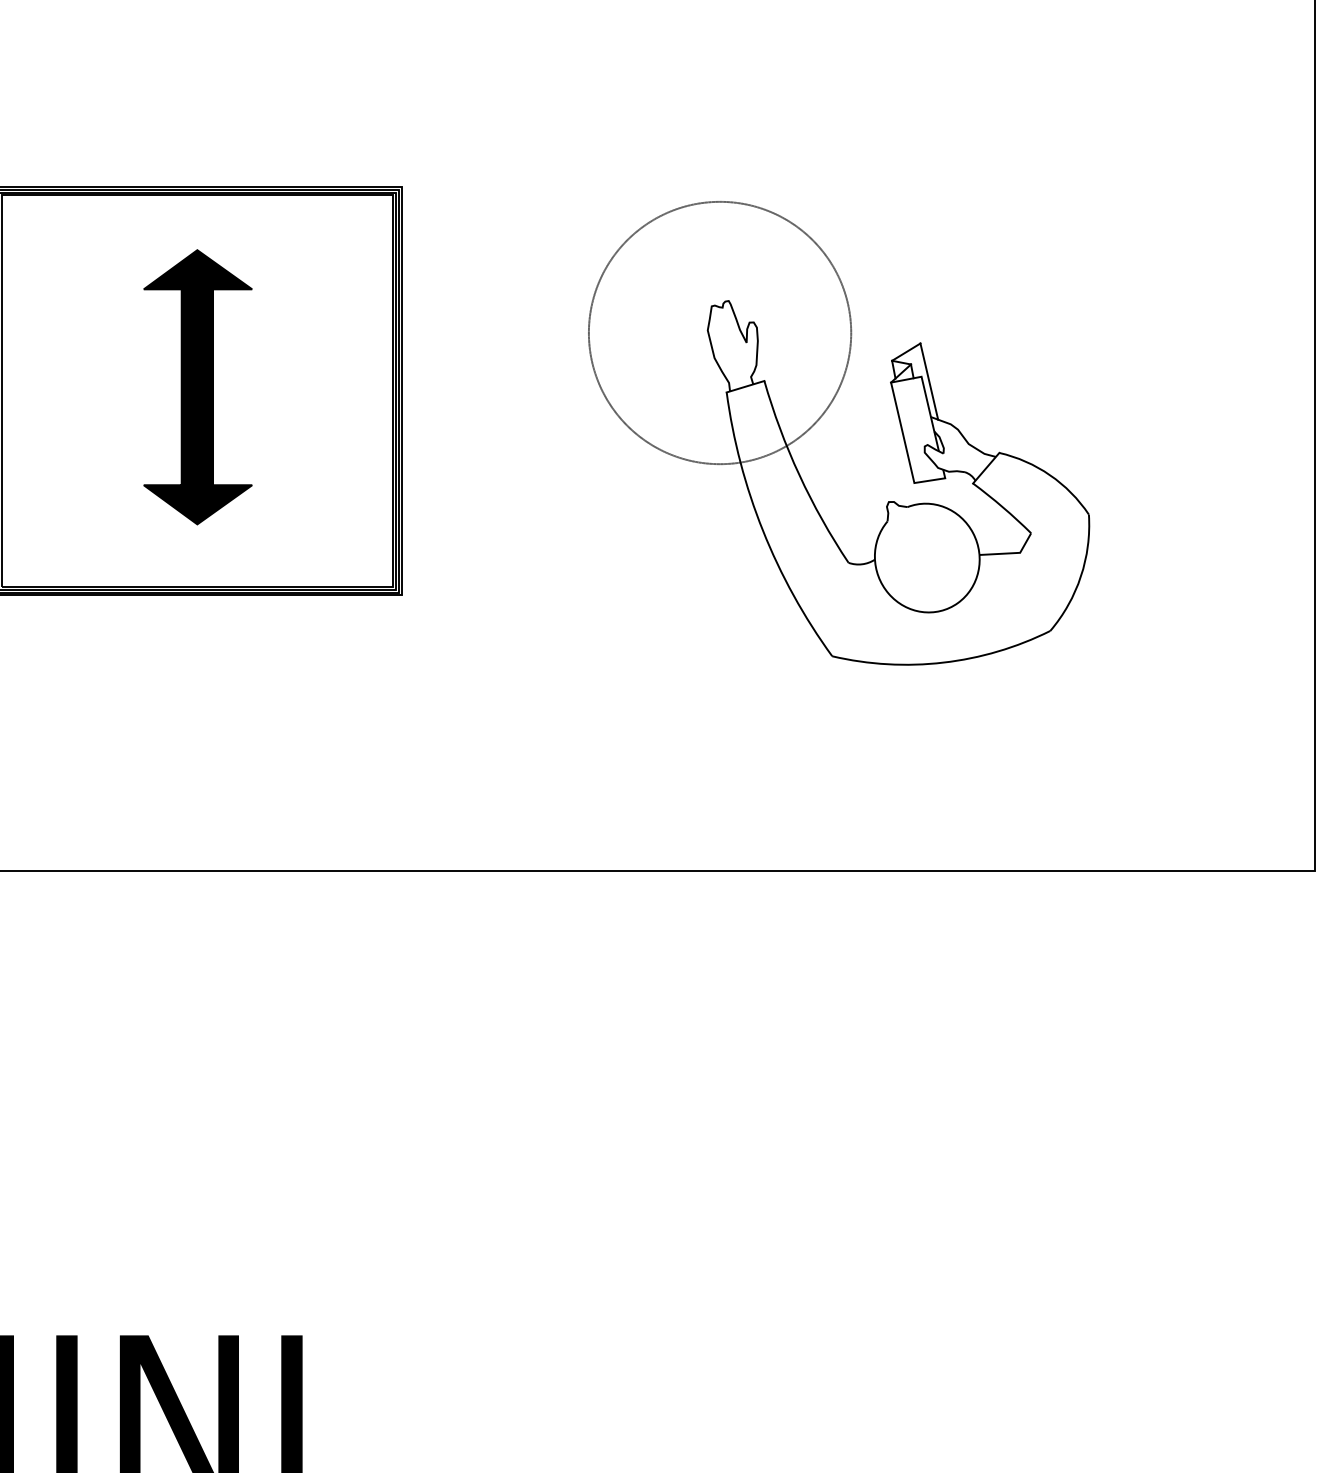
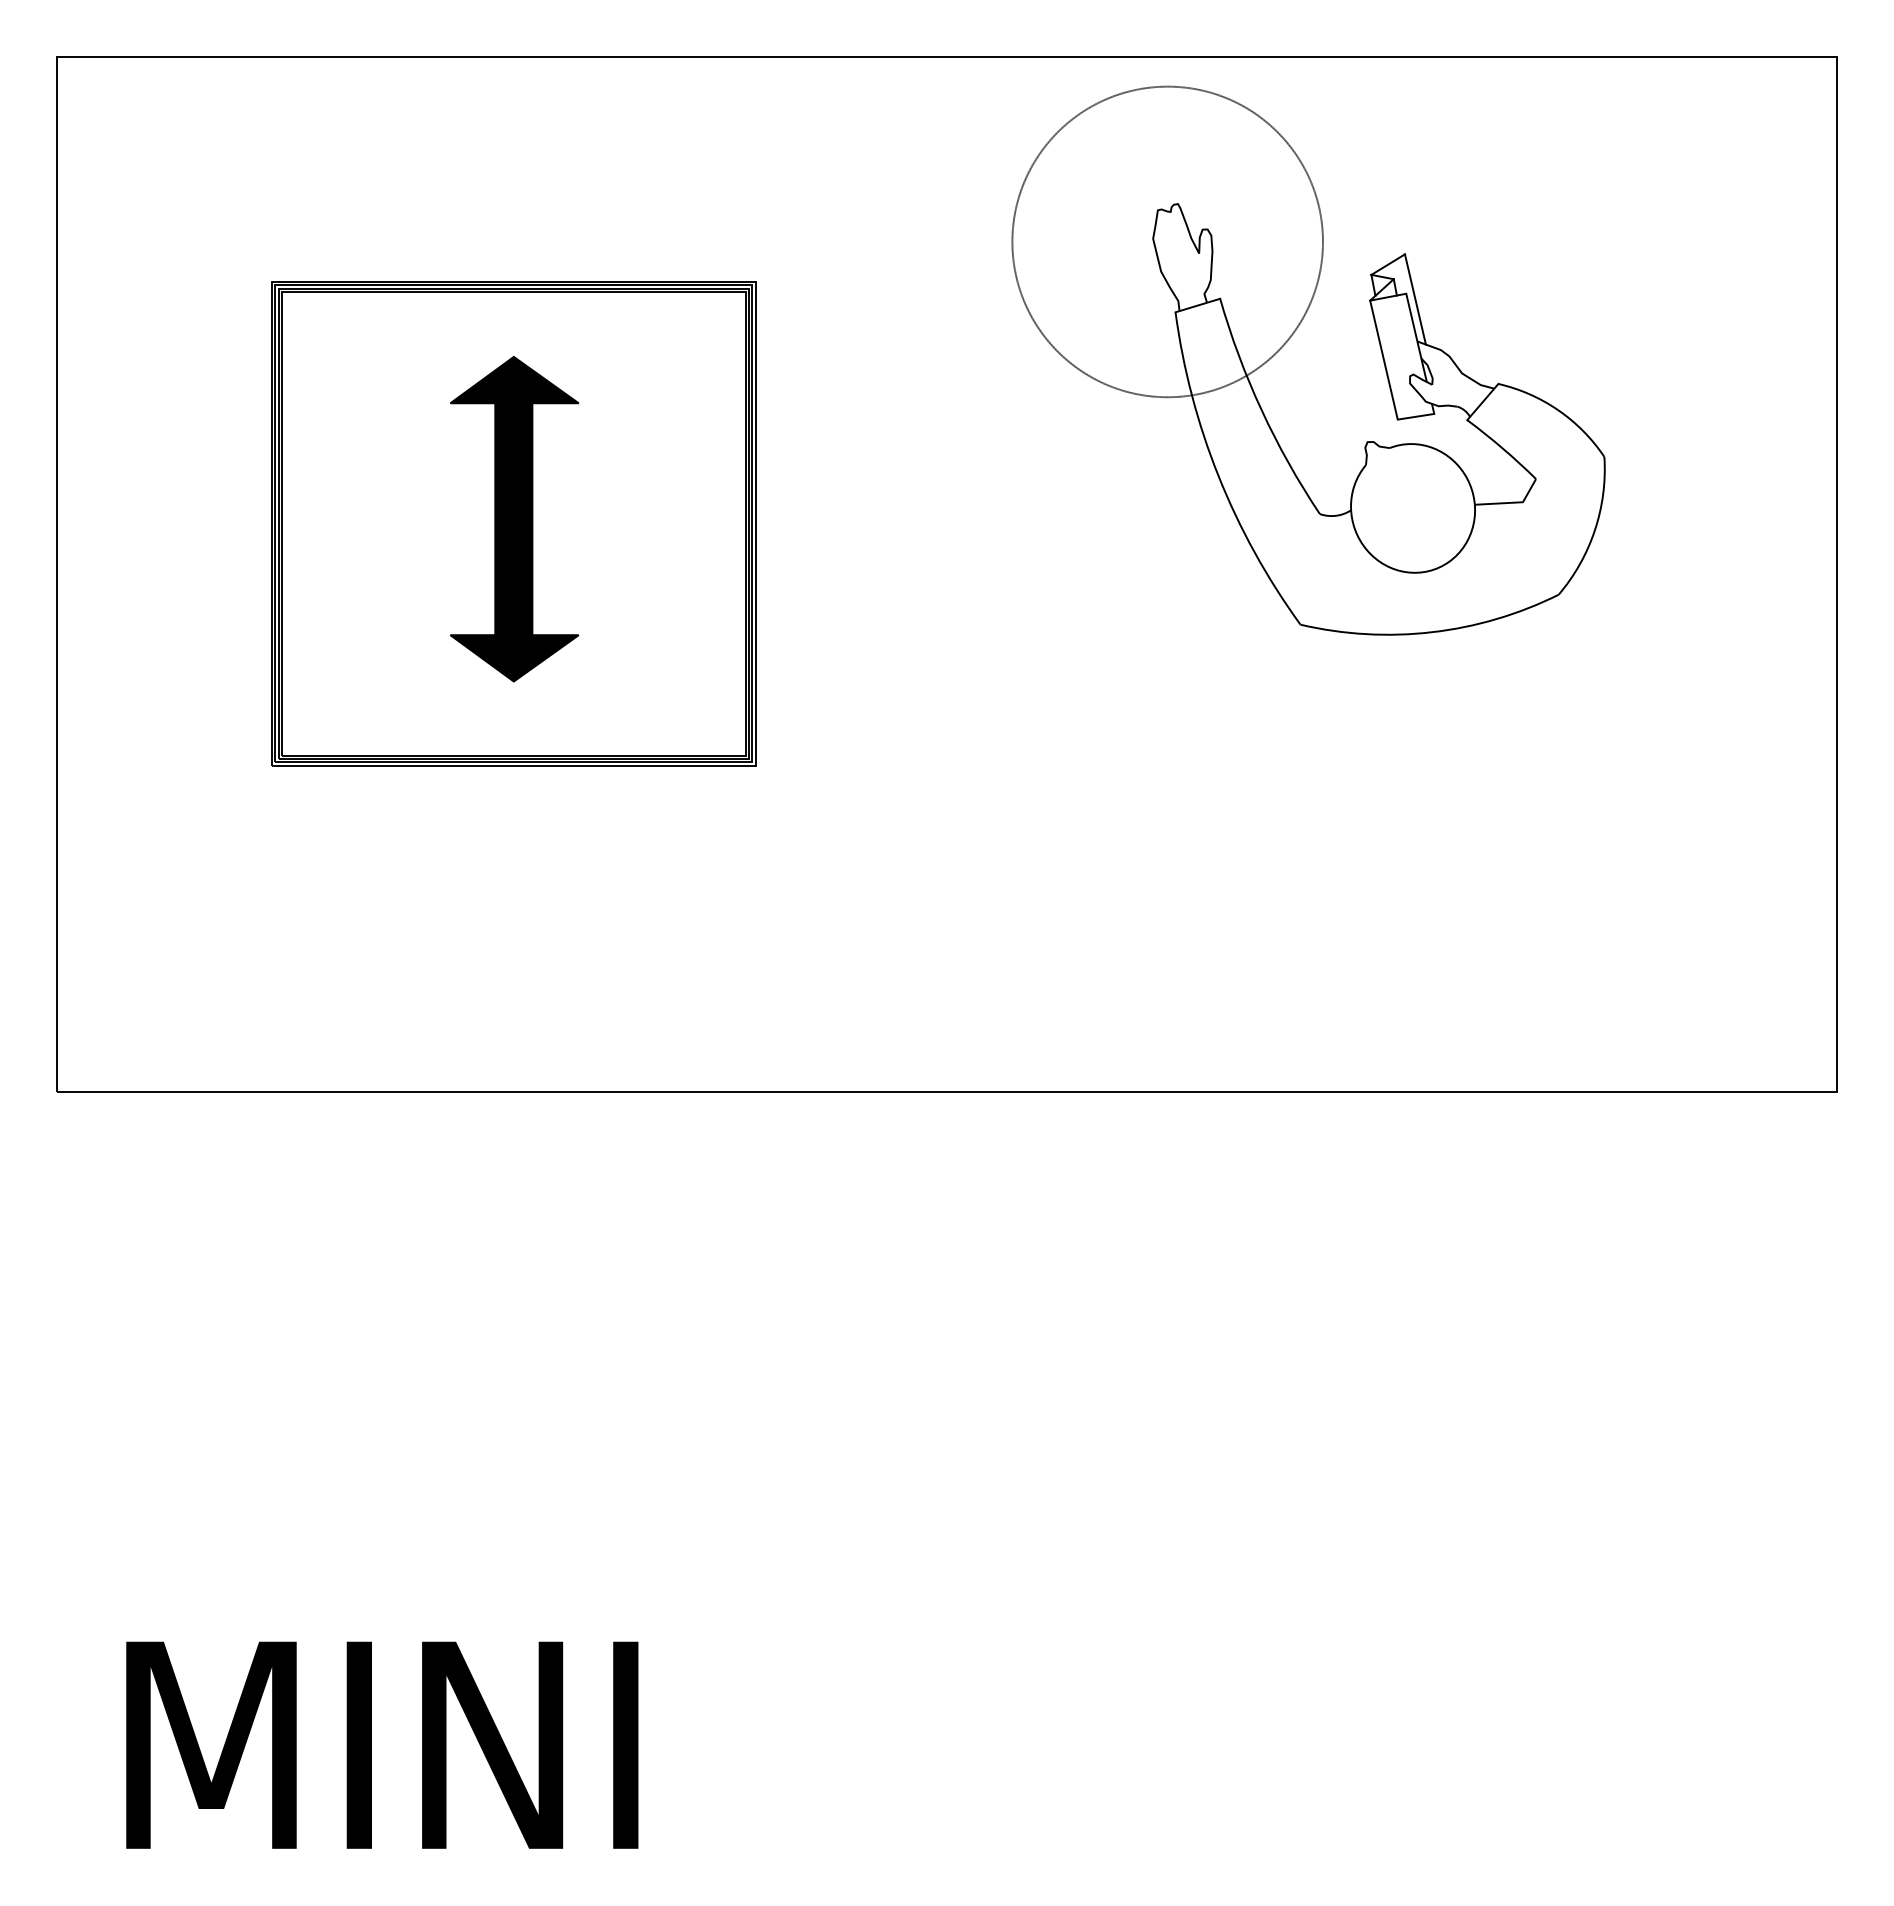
part: (821, 417) -> (1287, 342), moved

